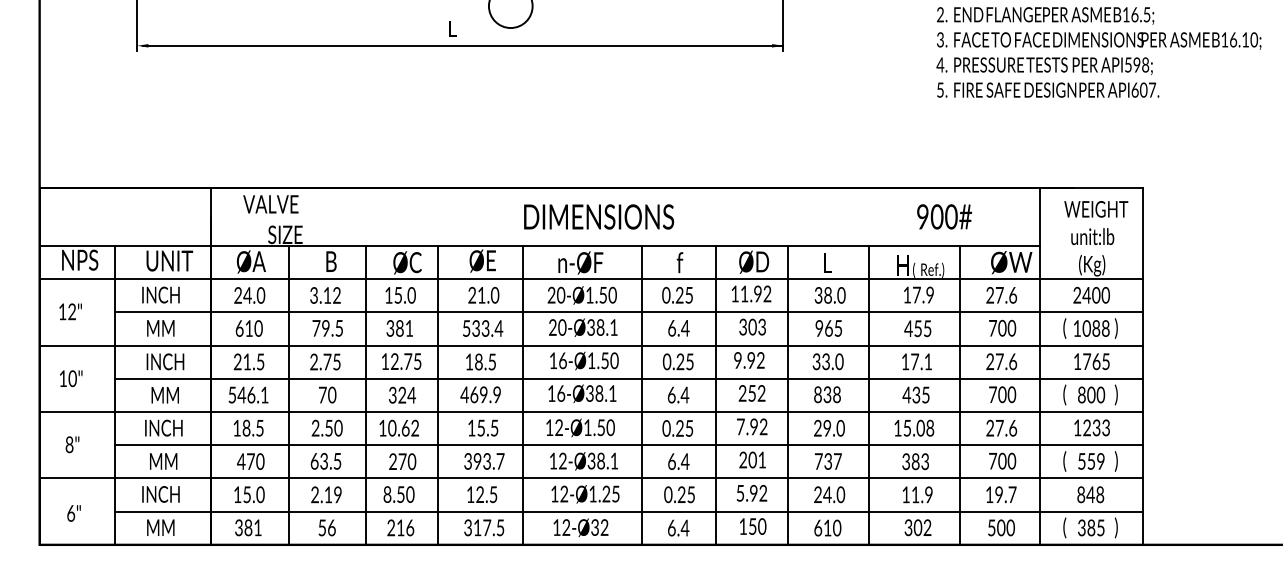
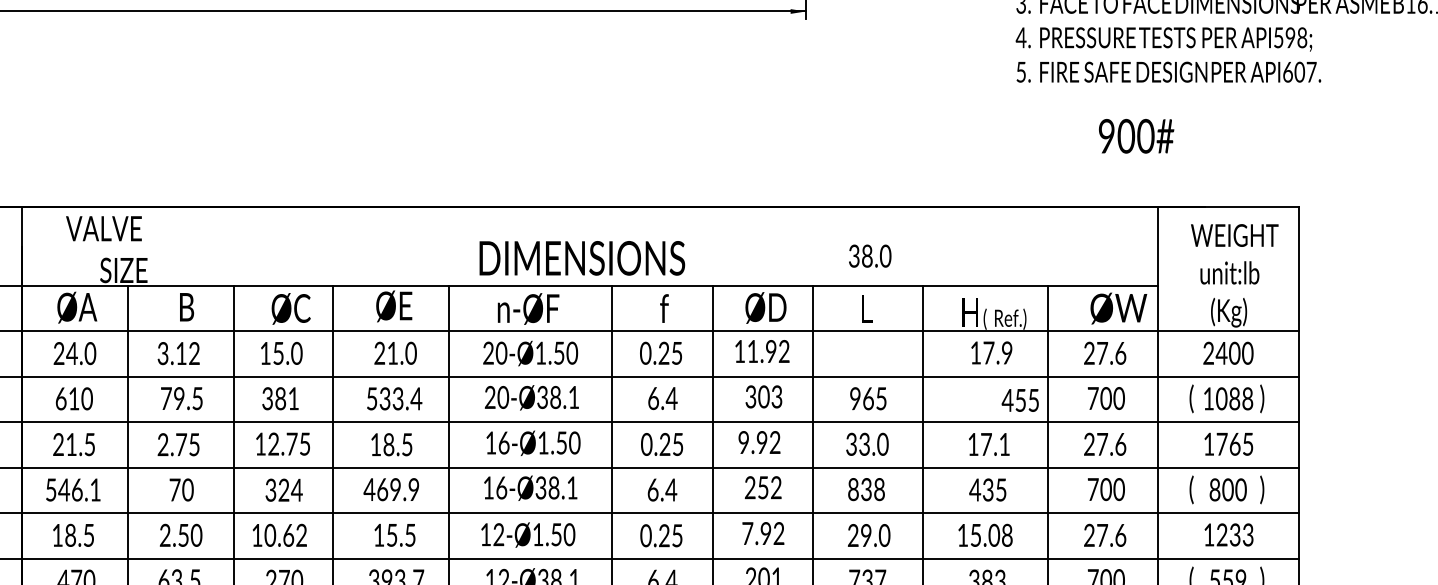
text: (599, 216) -> (582, 257), moved
text: (944, 216) -> (1136, 135), moved
text: (829, 295) -> (869, 256), moved
text: (917, 328) -> (1019, 400), moved

